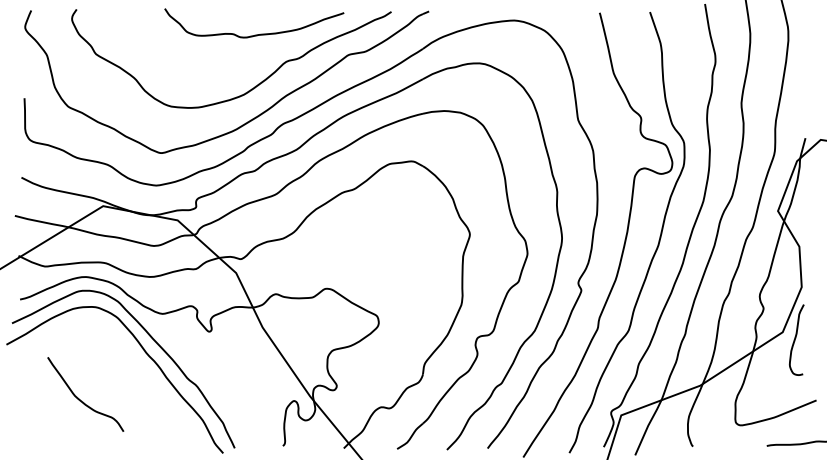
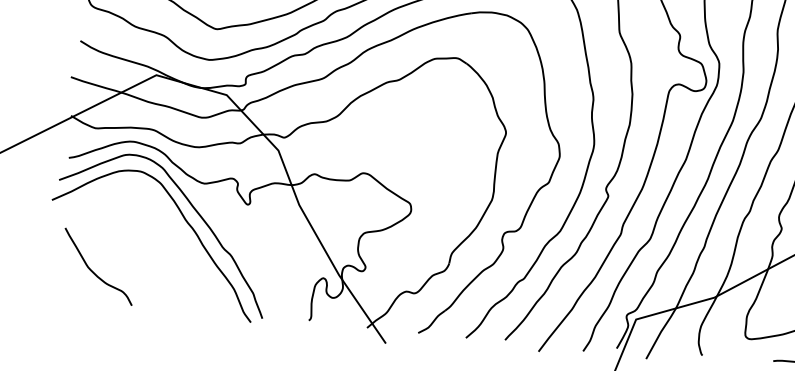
curve: (80, 399) -> (93, 271), moved

